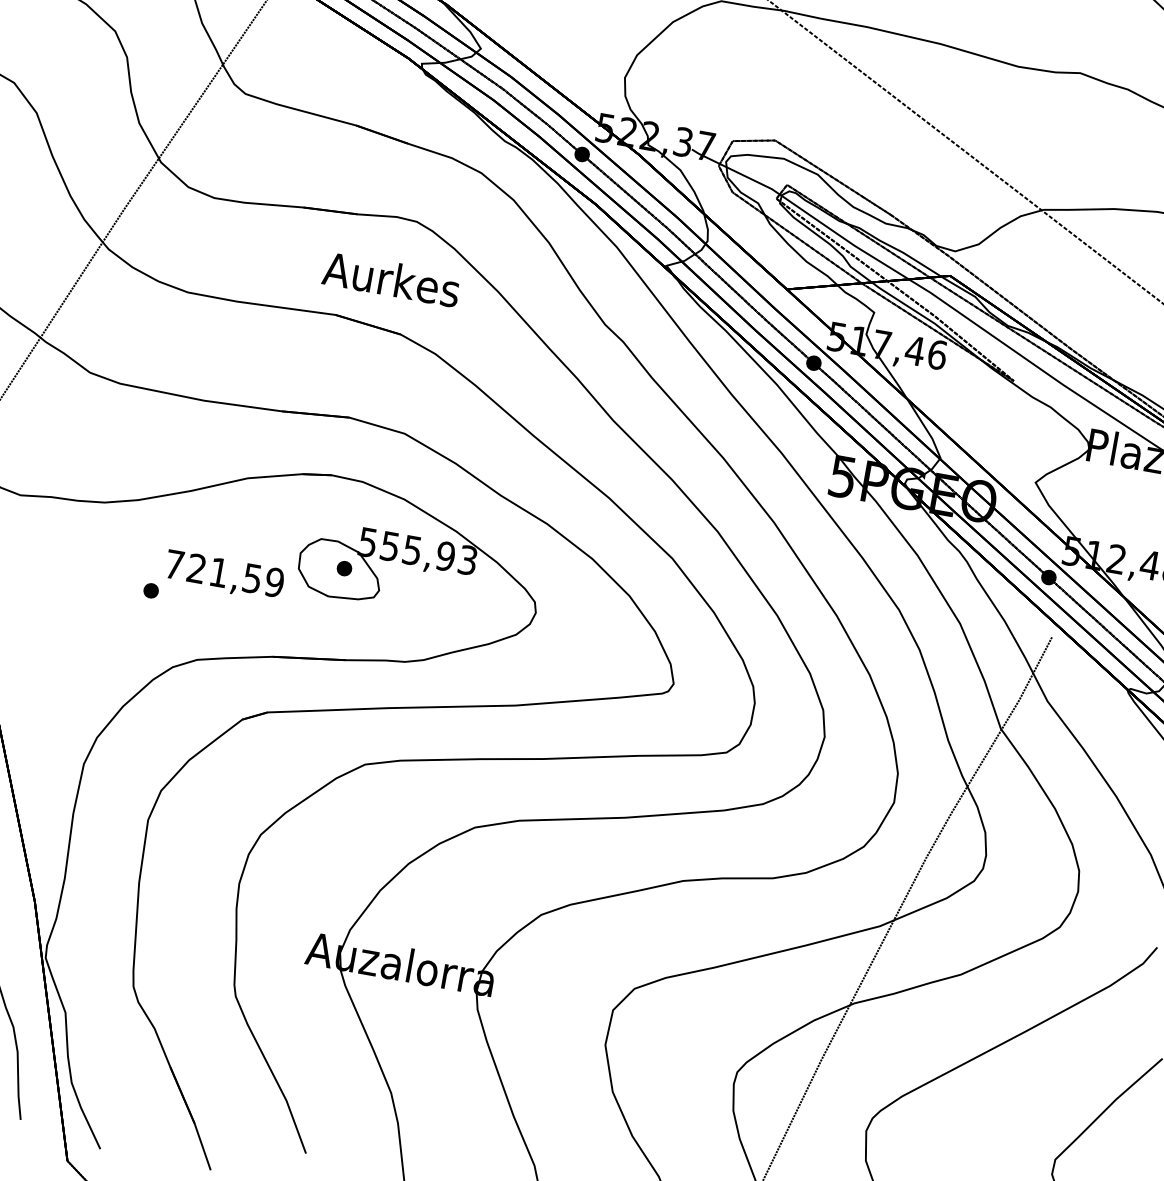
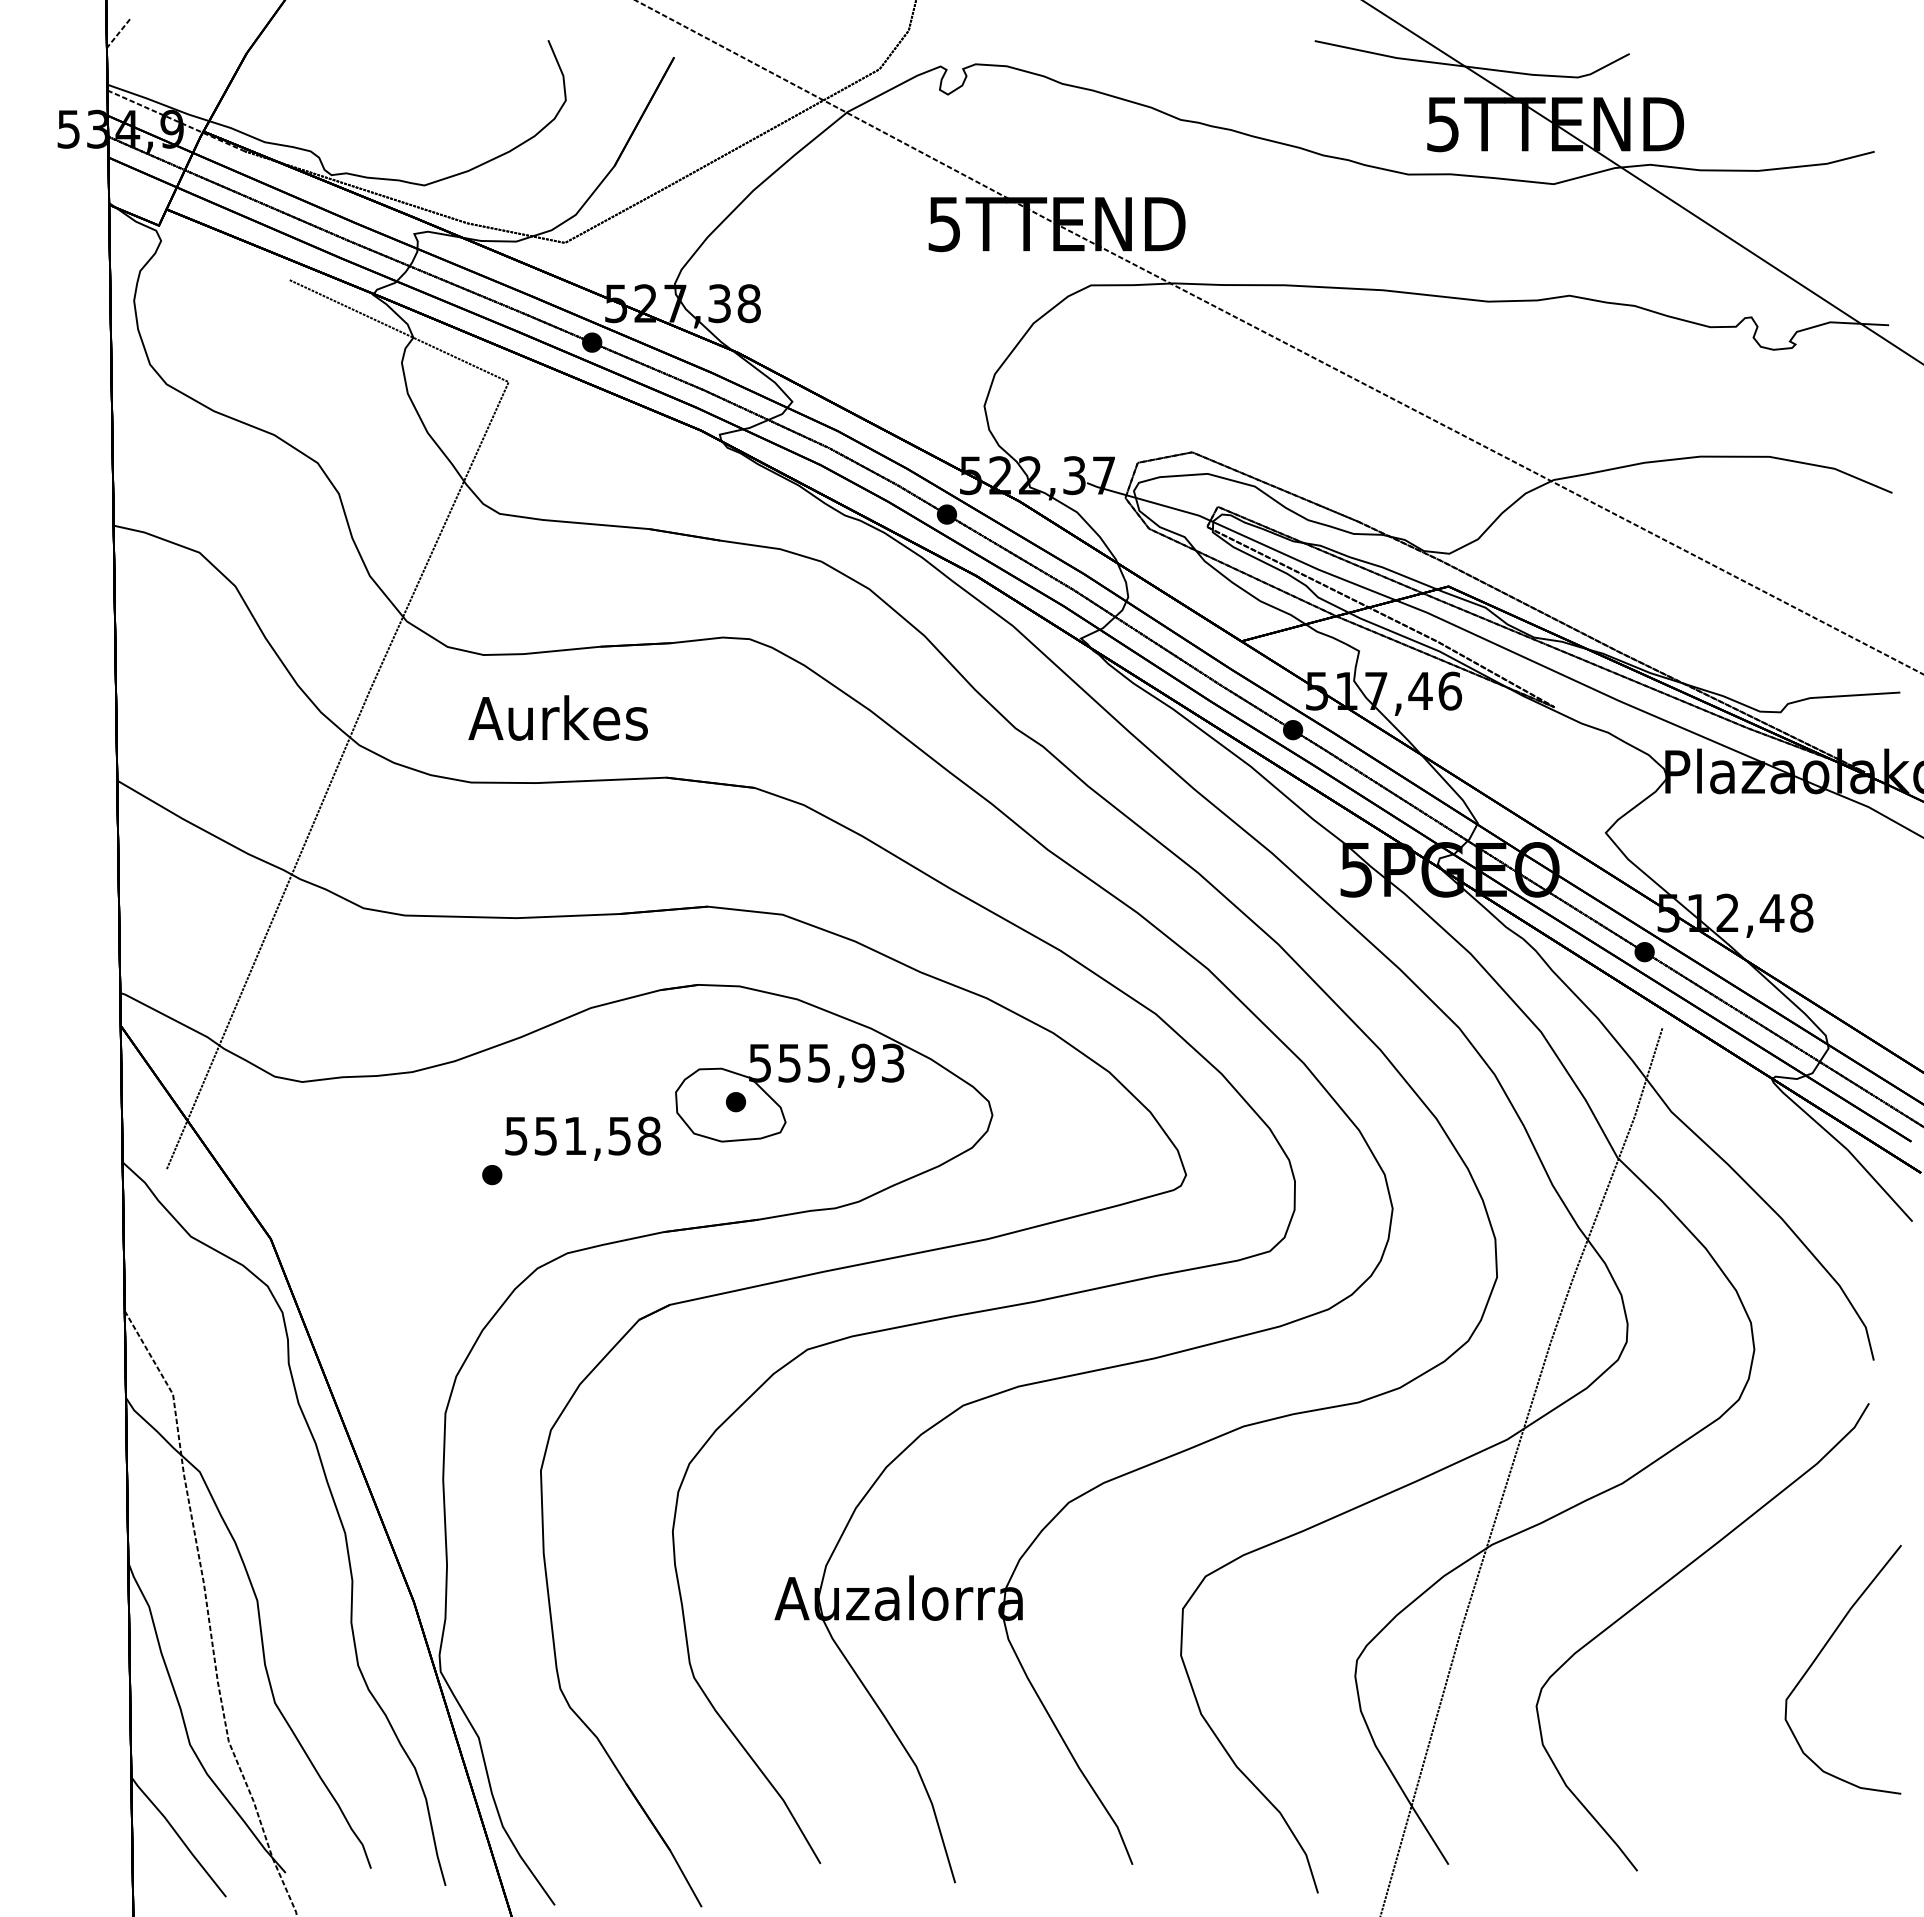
text: (391, 278) -> (557, 717), moved
text: (224, 573) -> (582, 1135), 721,59 -> 551,58

